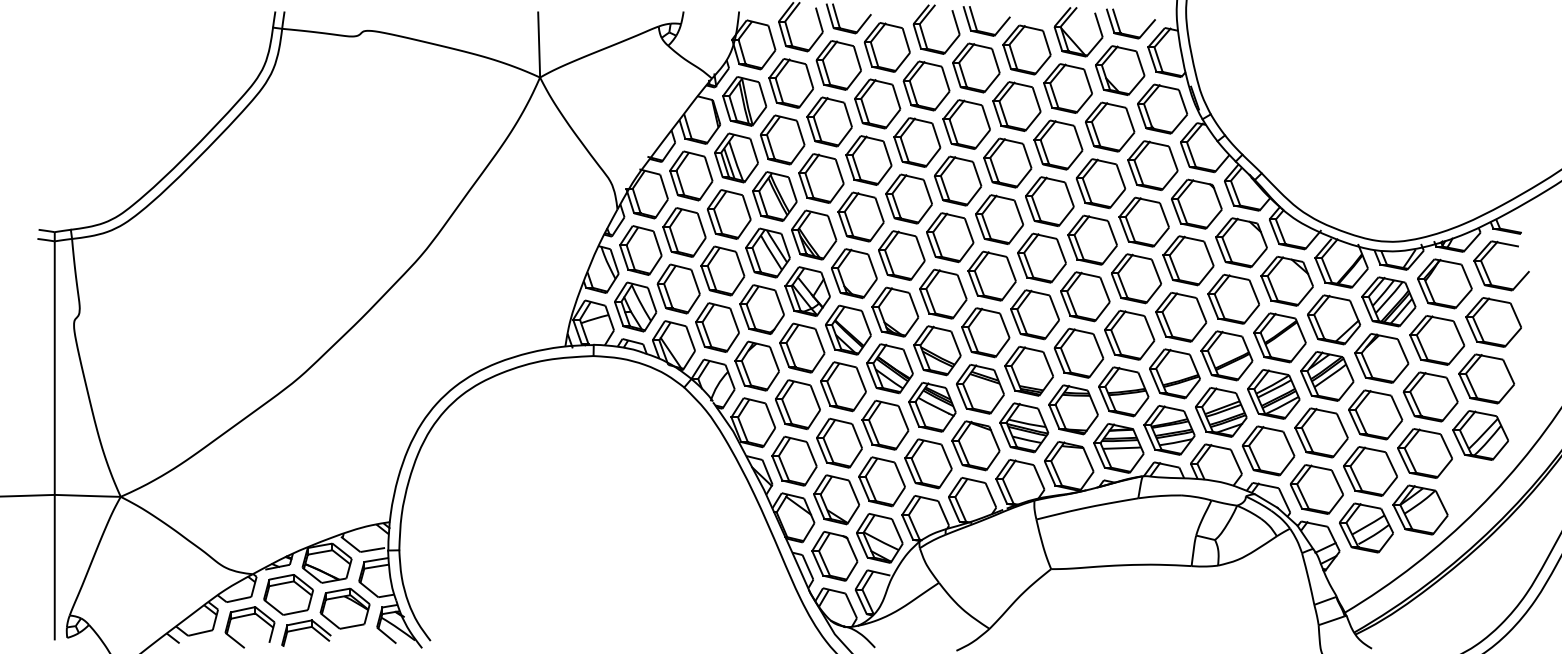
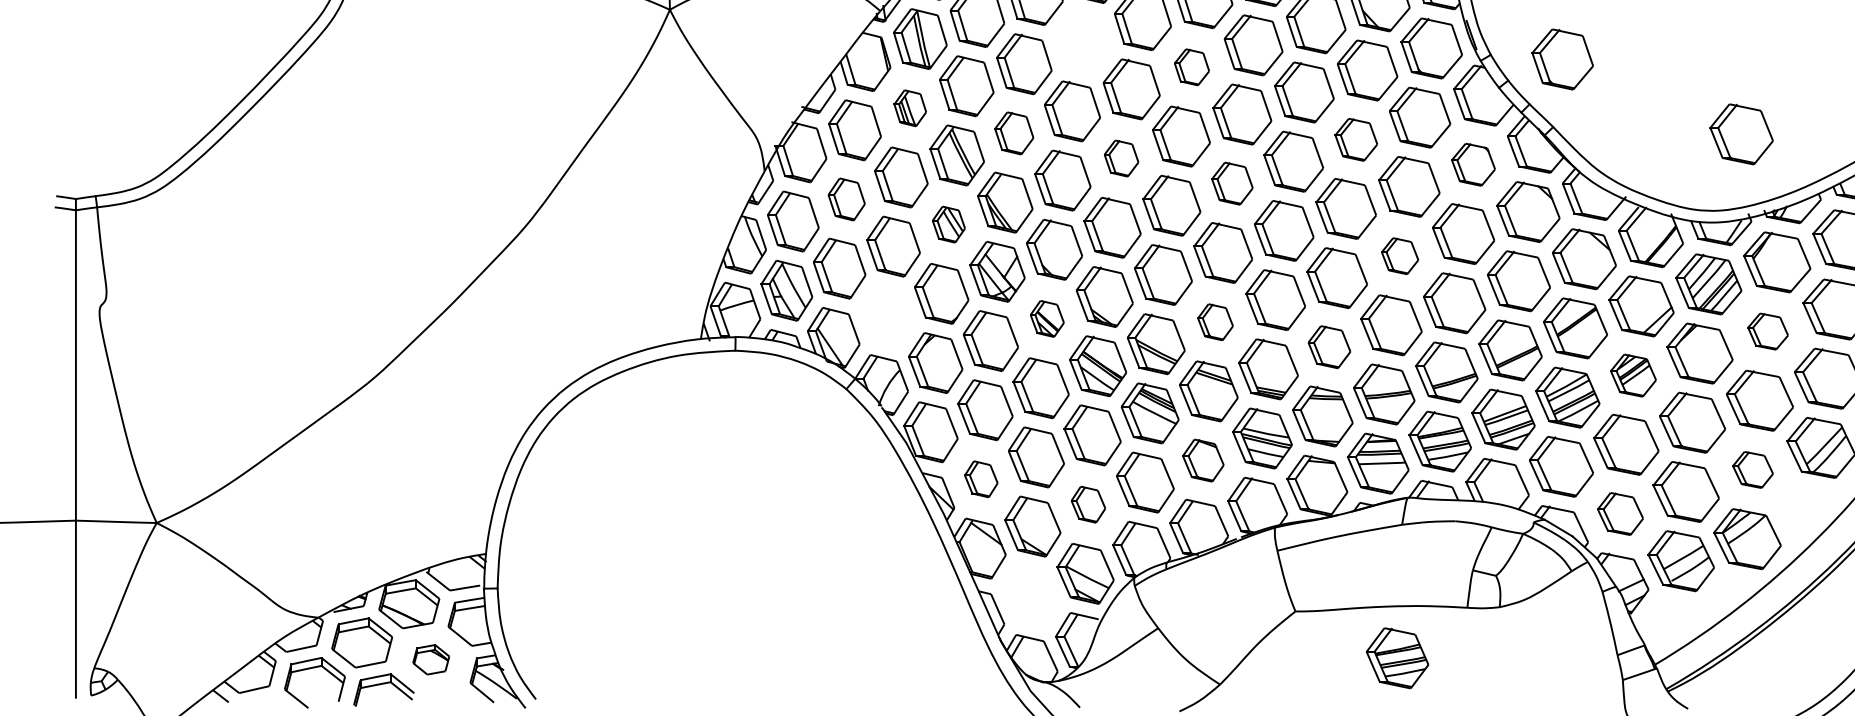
part: (877, 103) -> (1082, 41), removed
part: (1269, 117) -> (1562, 58), added
part: (966, 124) -> (1191, 67), size x0.6
part: (736, 157) -> (910, 107), size x0.6
part: (821, 178) -> (1014, 133), size x0.7
part: (1415, 178) -> (1741, 133), added
part: (1100, 183) -> (1355, 139), size x0.7
part: (908, 198) -> (1120, 157), size x0.6
part: (1196, 203) -> (1473, 163), size x0.7
part: (999, 219) -> (1232, 183), size x0.7
part: (684, 232) -> (846, 199), size x0.7
part: (767, 252) -> (948, 223), size x0.6
part: (1136, 278) -> (1399, 255), size x0.6
part: (717, 327) -> (887, 315), removed
part: (848, 329) -> (1047, 318), size x0.6
part: (985, 332) -> (1215, 321), size x0.6
part: (1437, 340) -> (1768, 331), size x0.6
part: (1078, 352) -> (1328, 346), size x0.7
part: (1327, 376) -> (1633, 375), size x0.7
part: (975, 445) -> (1202, 460), size x0.7
part: (1424, 453) -> (1752, 469), size x0.6
part: (794, 460) -> (981, 478), size x0.6
part: (881, 481) -> (1087, 504), size x0.6
part: (1316, 489) -> (1620, 514), size x0.7
part: (834, 556) -> (1030, 596), removed
part: (1134, 607) -> (1397, 658), added
part: (344, 608) -> (430, 659), size x0.6

